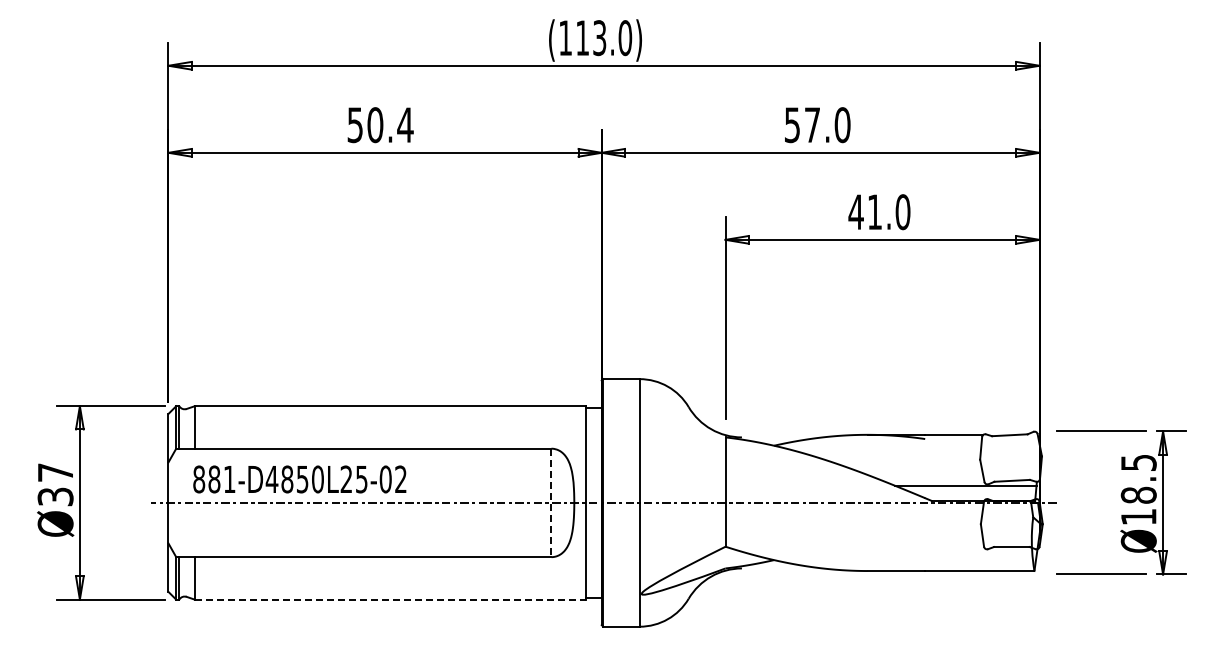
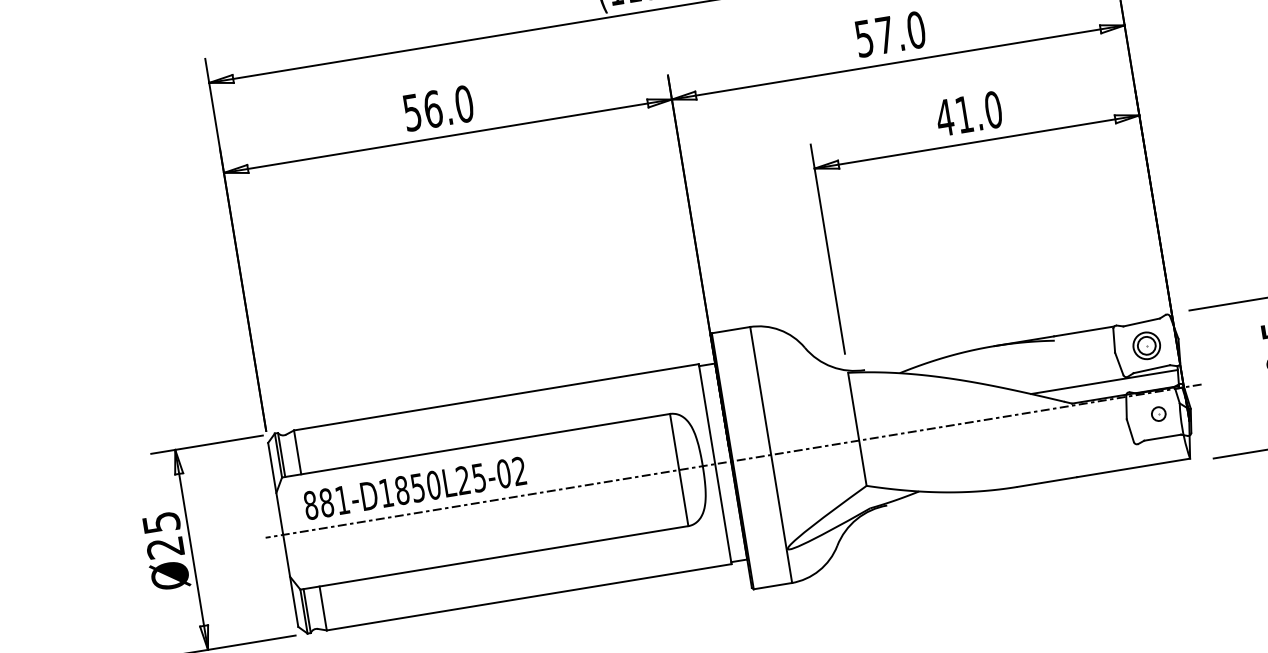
text: (390, 125) -> (448, 107), 50.4 -> 56.0
part: (1010, 457) -> (1146, 345), added
text: (271, 479) -> (385, 493), 881-D4850L25-02 -> 881-D1850L25-02
text: (55, 484) -> (163, 534), Ø37 -> Ø25
line: (551, 503) -> (679, 470), dashed -> solid
part: (1011, 523) -> (1158, 413), added
line: (390, 599) -> (529, 597), dashed -> solid

